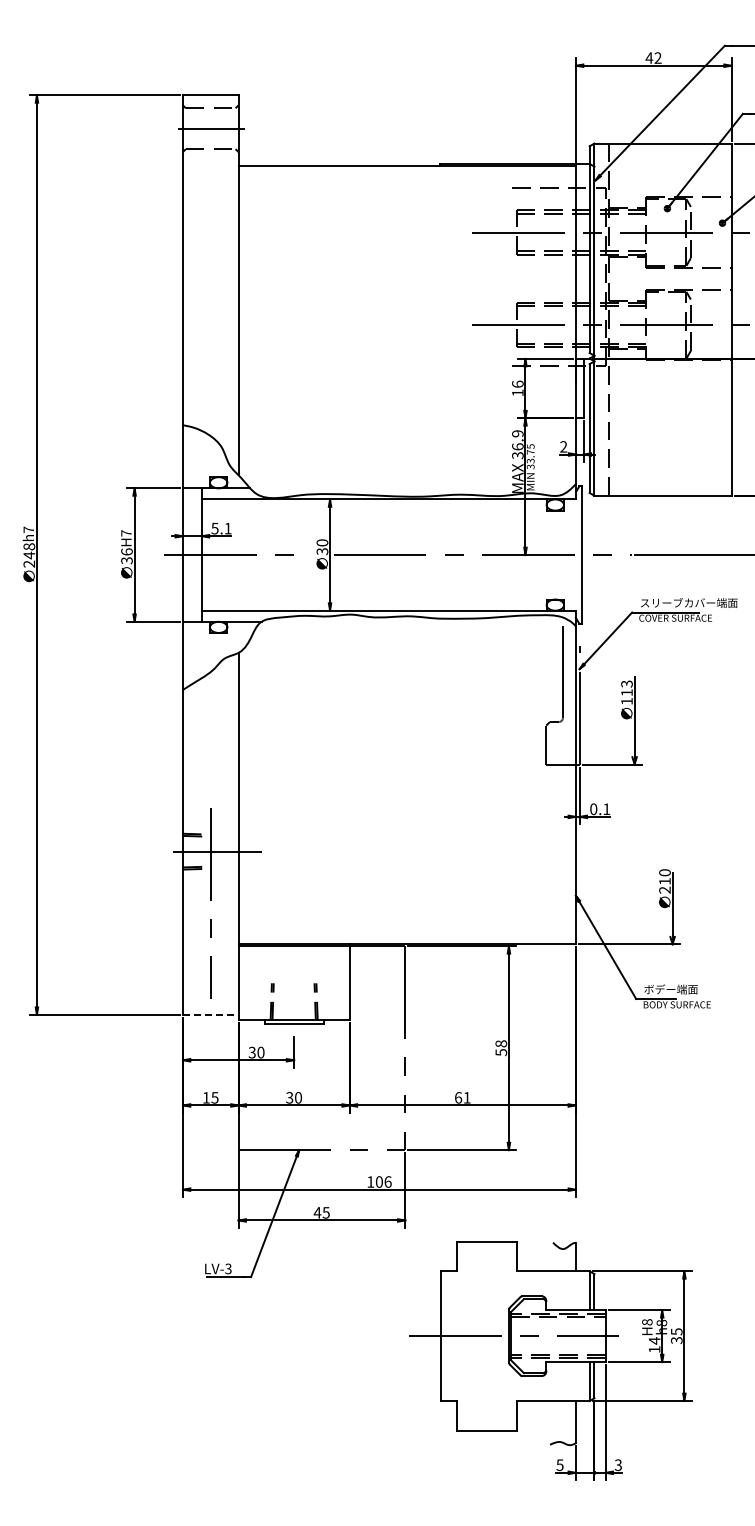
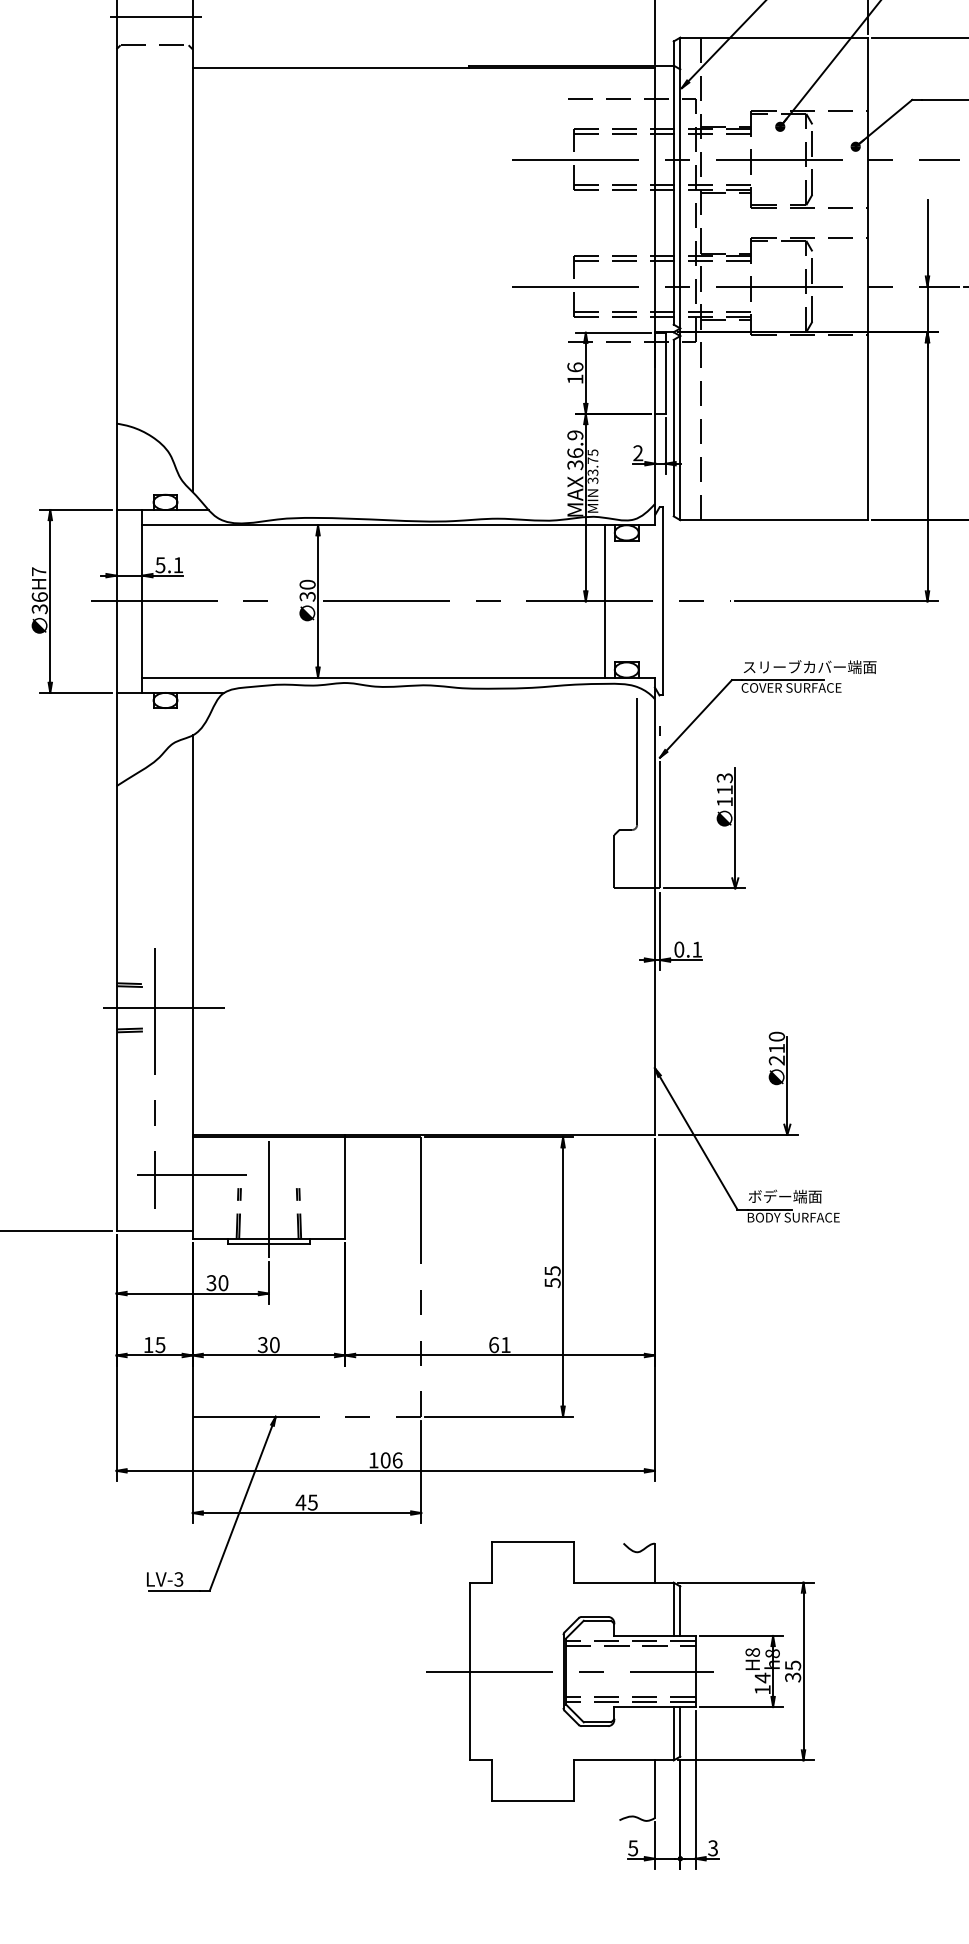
line: (539, 554) -> (605, 600), added
line: (237, 974) -> (191, 1176), added
line: (294, 991) -> (269, 1199), added
line: (210, 1014) -> (154, 1230), dashed -> solid
text: (500, 1043) -> (551, 1270), 58 -> 55

